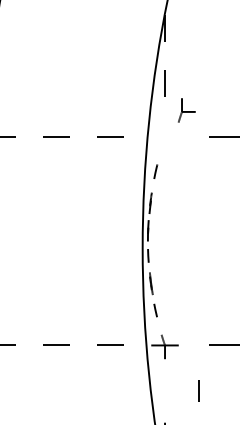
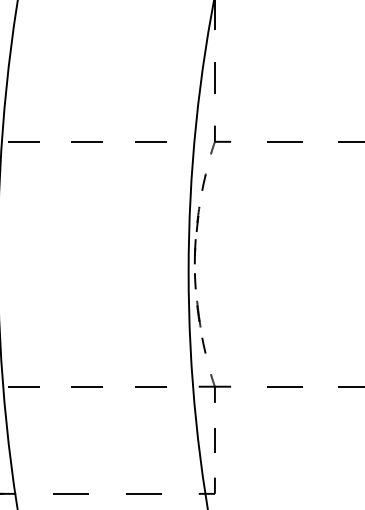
part: (186, 109) -> (220, 139), moved
line: (198, 391) -> (214, 440), moved

